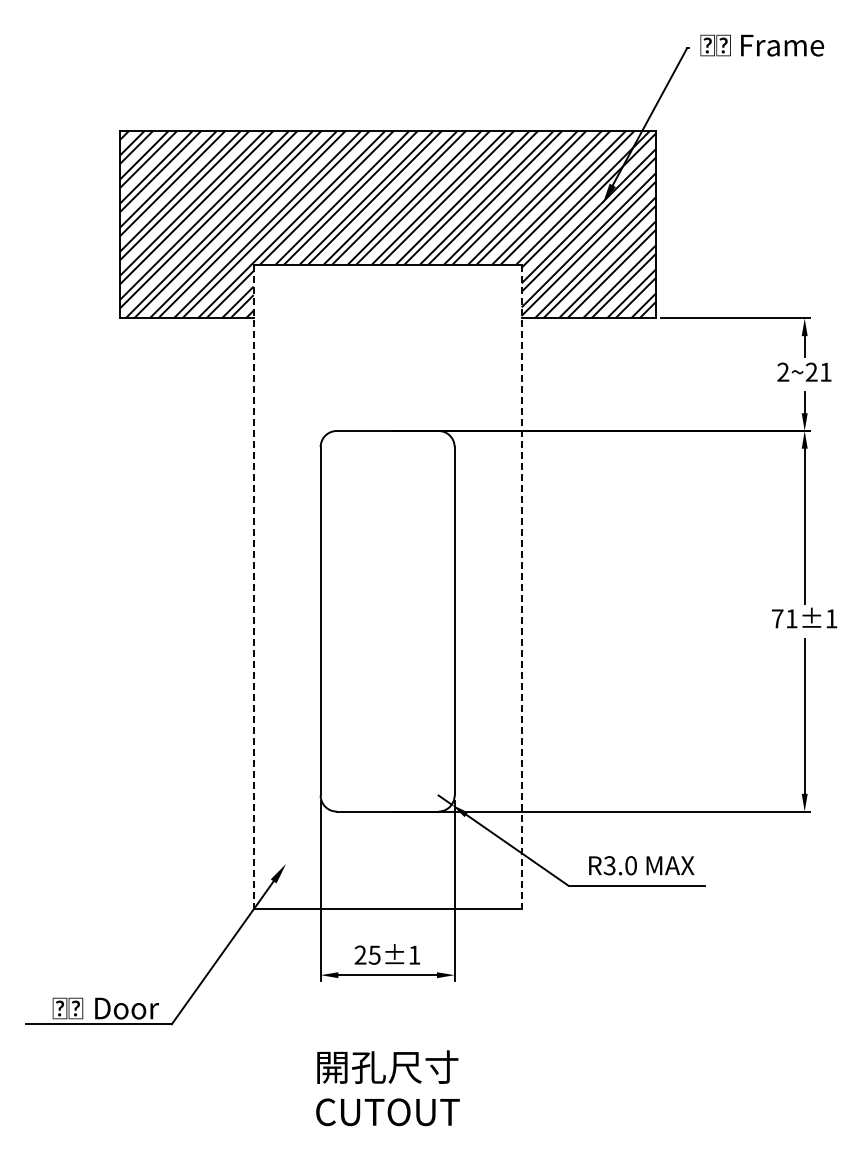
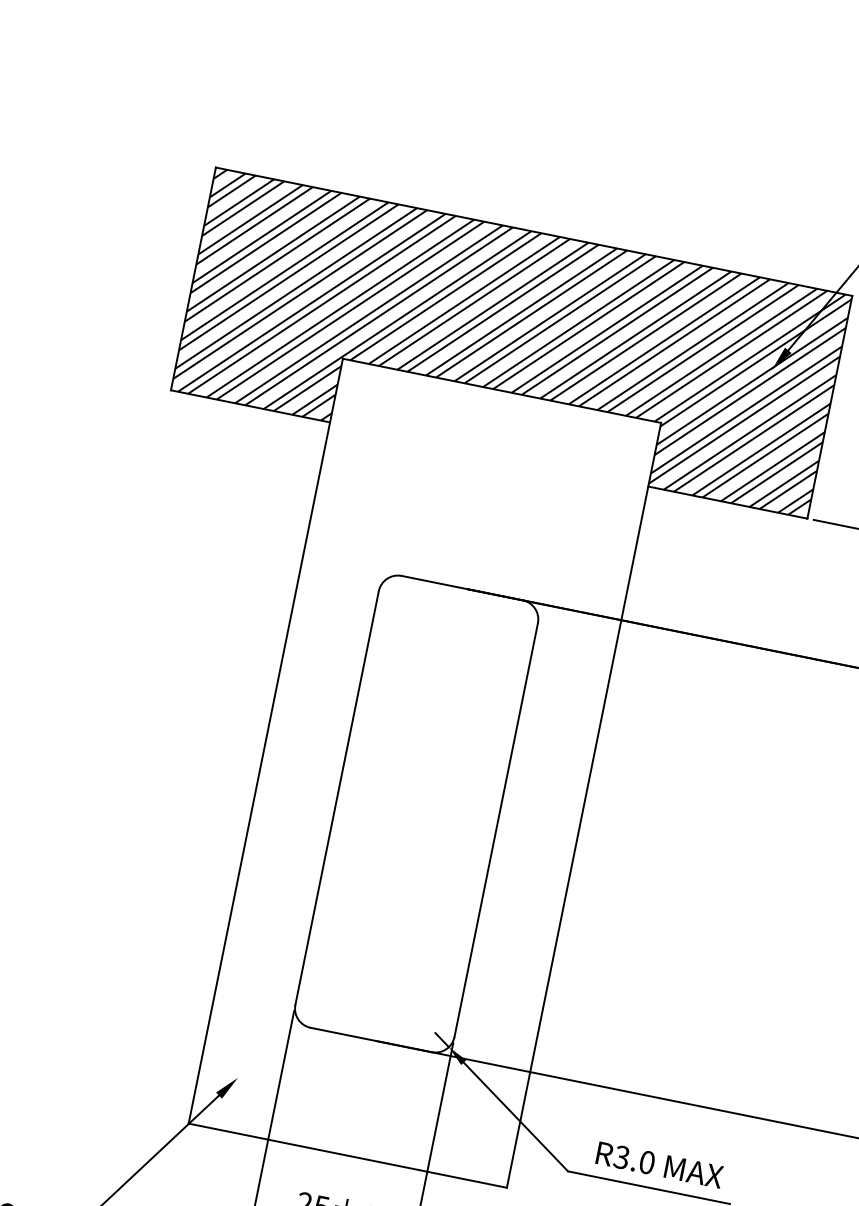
line: (253, 587) -> (265, 741), dashed -> solid
line: (521, 587) -> (583, 805), dashed -> solid

